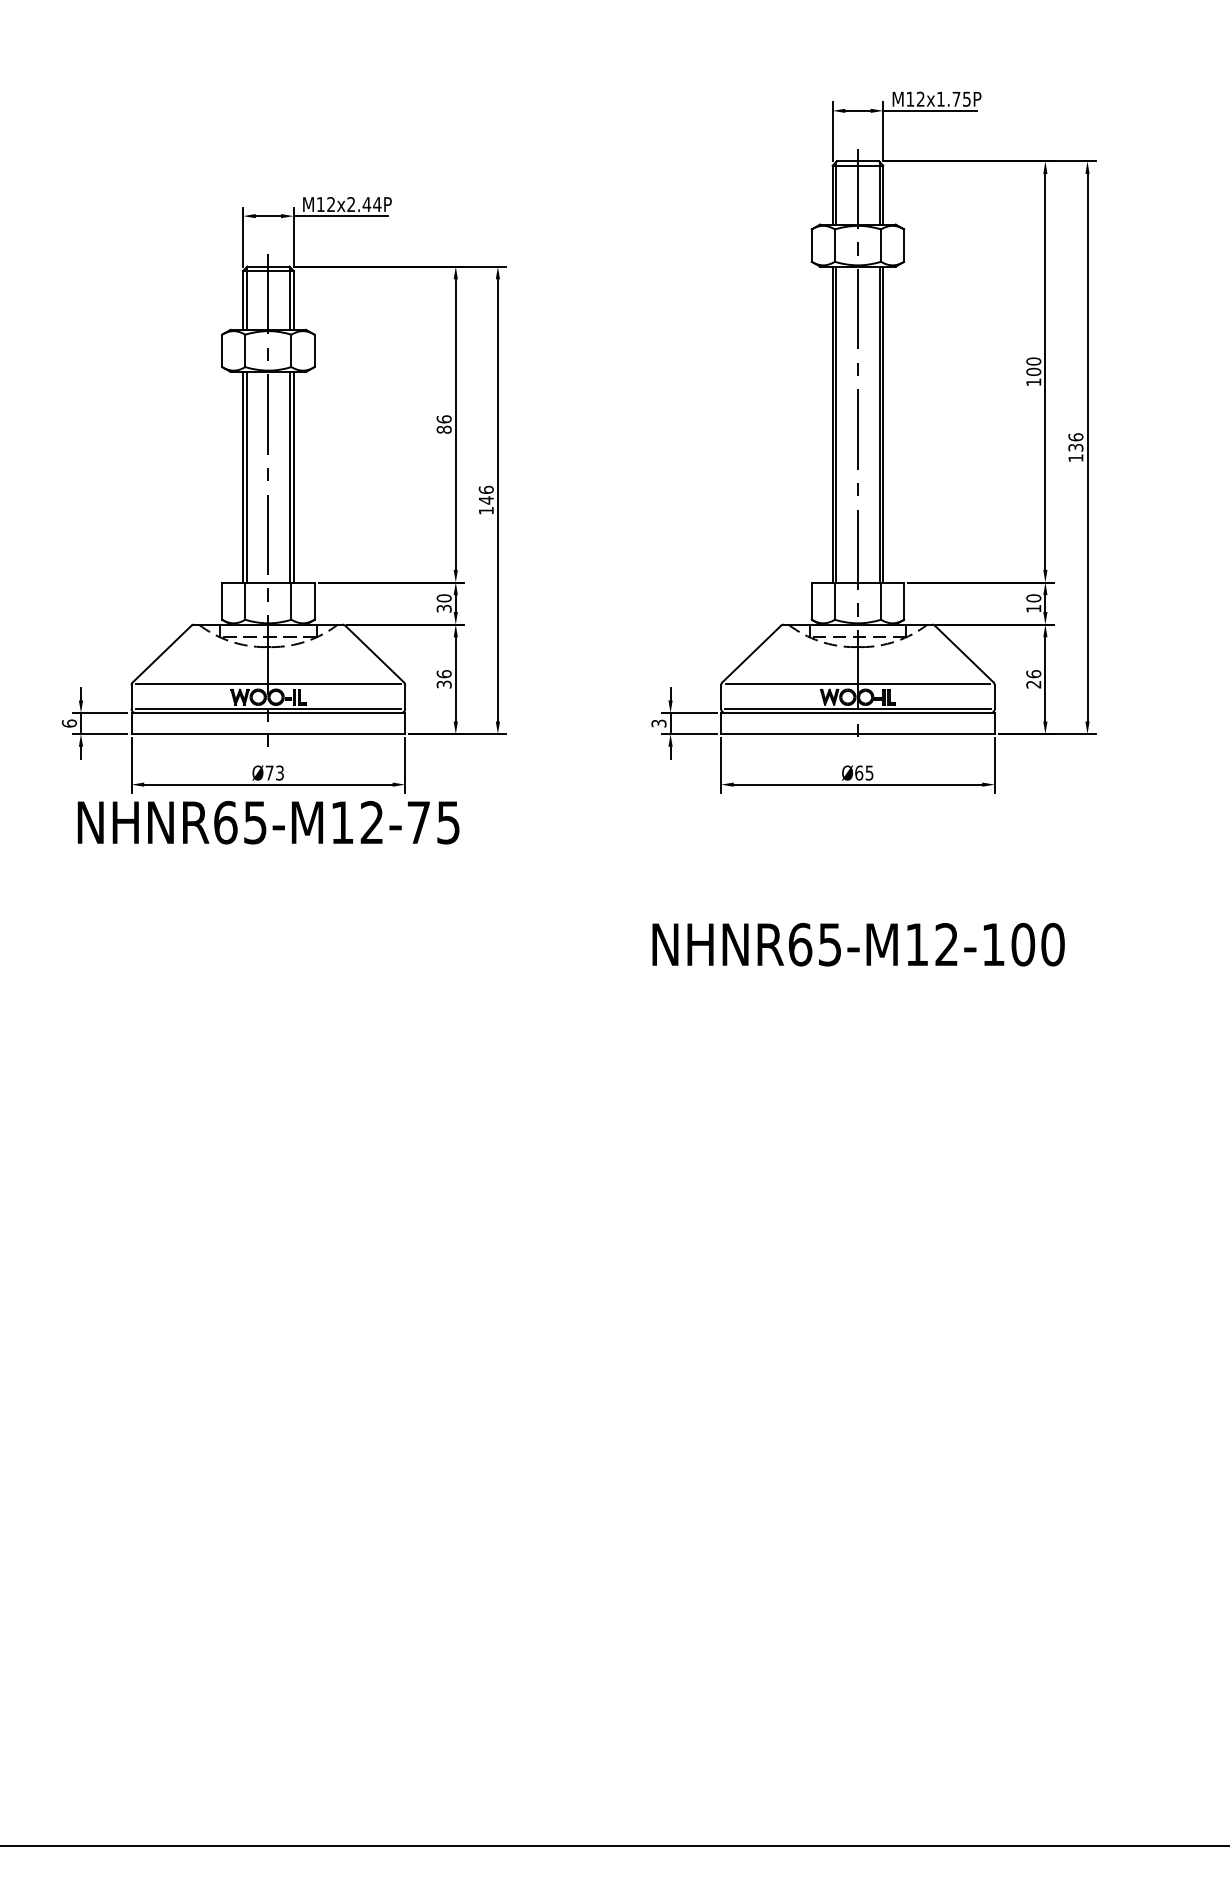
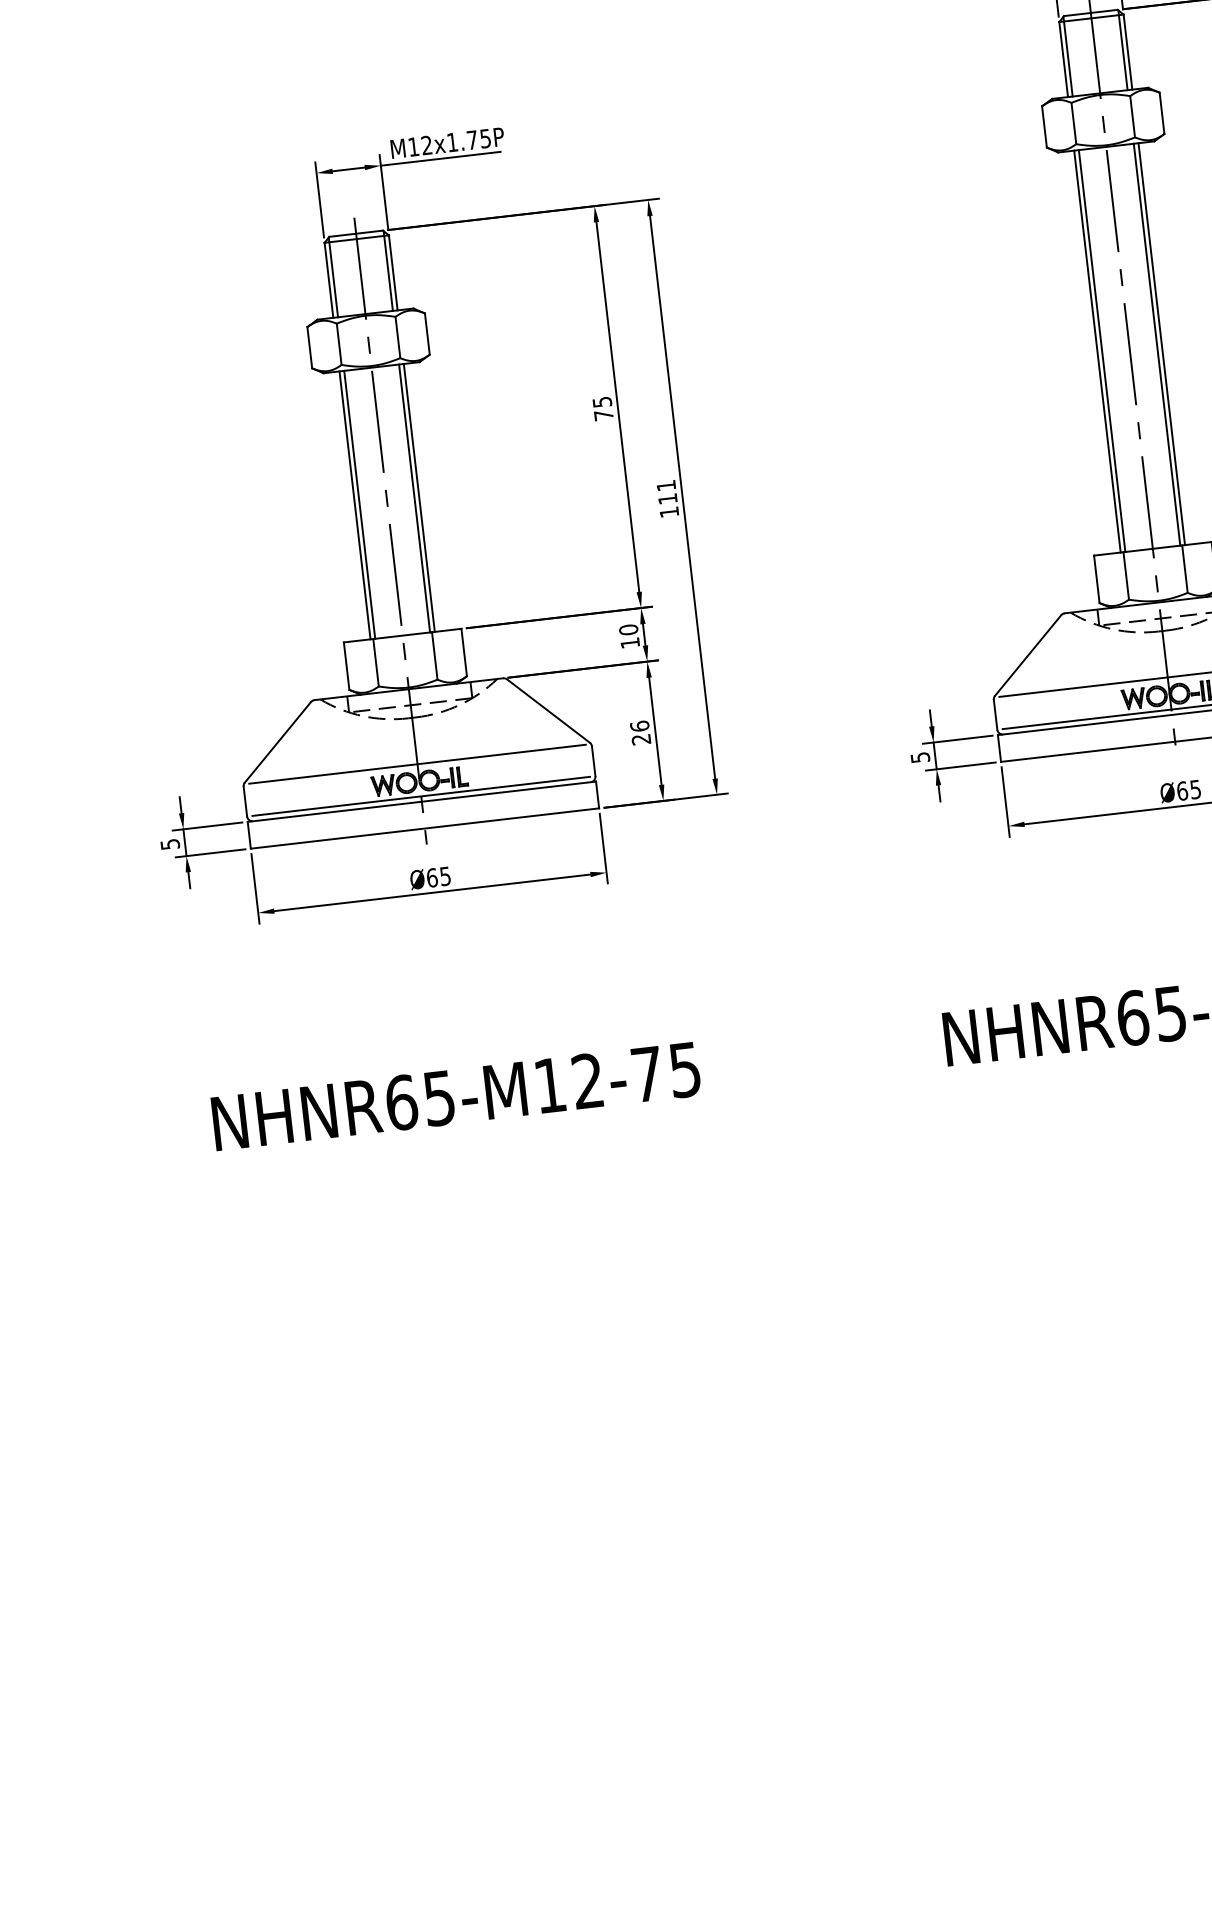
text: (364, 204) -> (469, 140), M12x2.44P -> M12x1.75P
text: (443, 424) -> (602, 408), 86 -> 75
text: (485, 494) -> (665, 491), 146 -> 111
text: (443, 608) -> (629, 642), 30 -> 10
text: (444, 684) -> (641, 739), 36 -> 26
text: (68, 723) -> (169, 844), 6 -> 5
text: (658, 723) -> (919, 757), 3 -> 5
text: (274, 772) -> (438, 876), Ø73 -> Ø65
text: (268, 822) -> (456, 1096), moved

